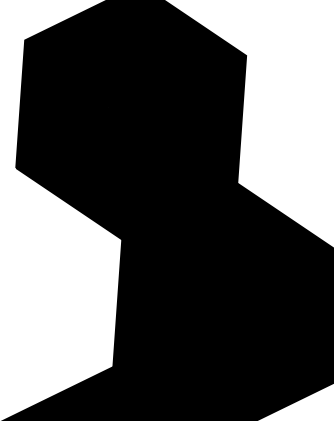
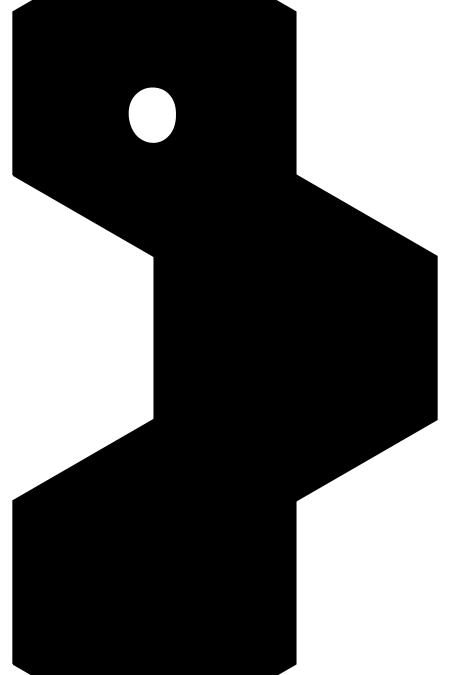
fill: (127, 128) -> (151, 114), removed

